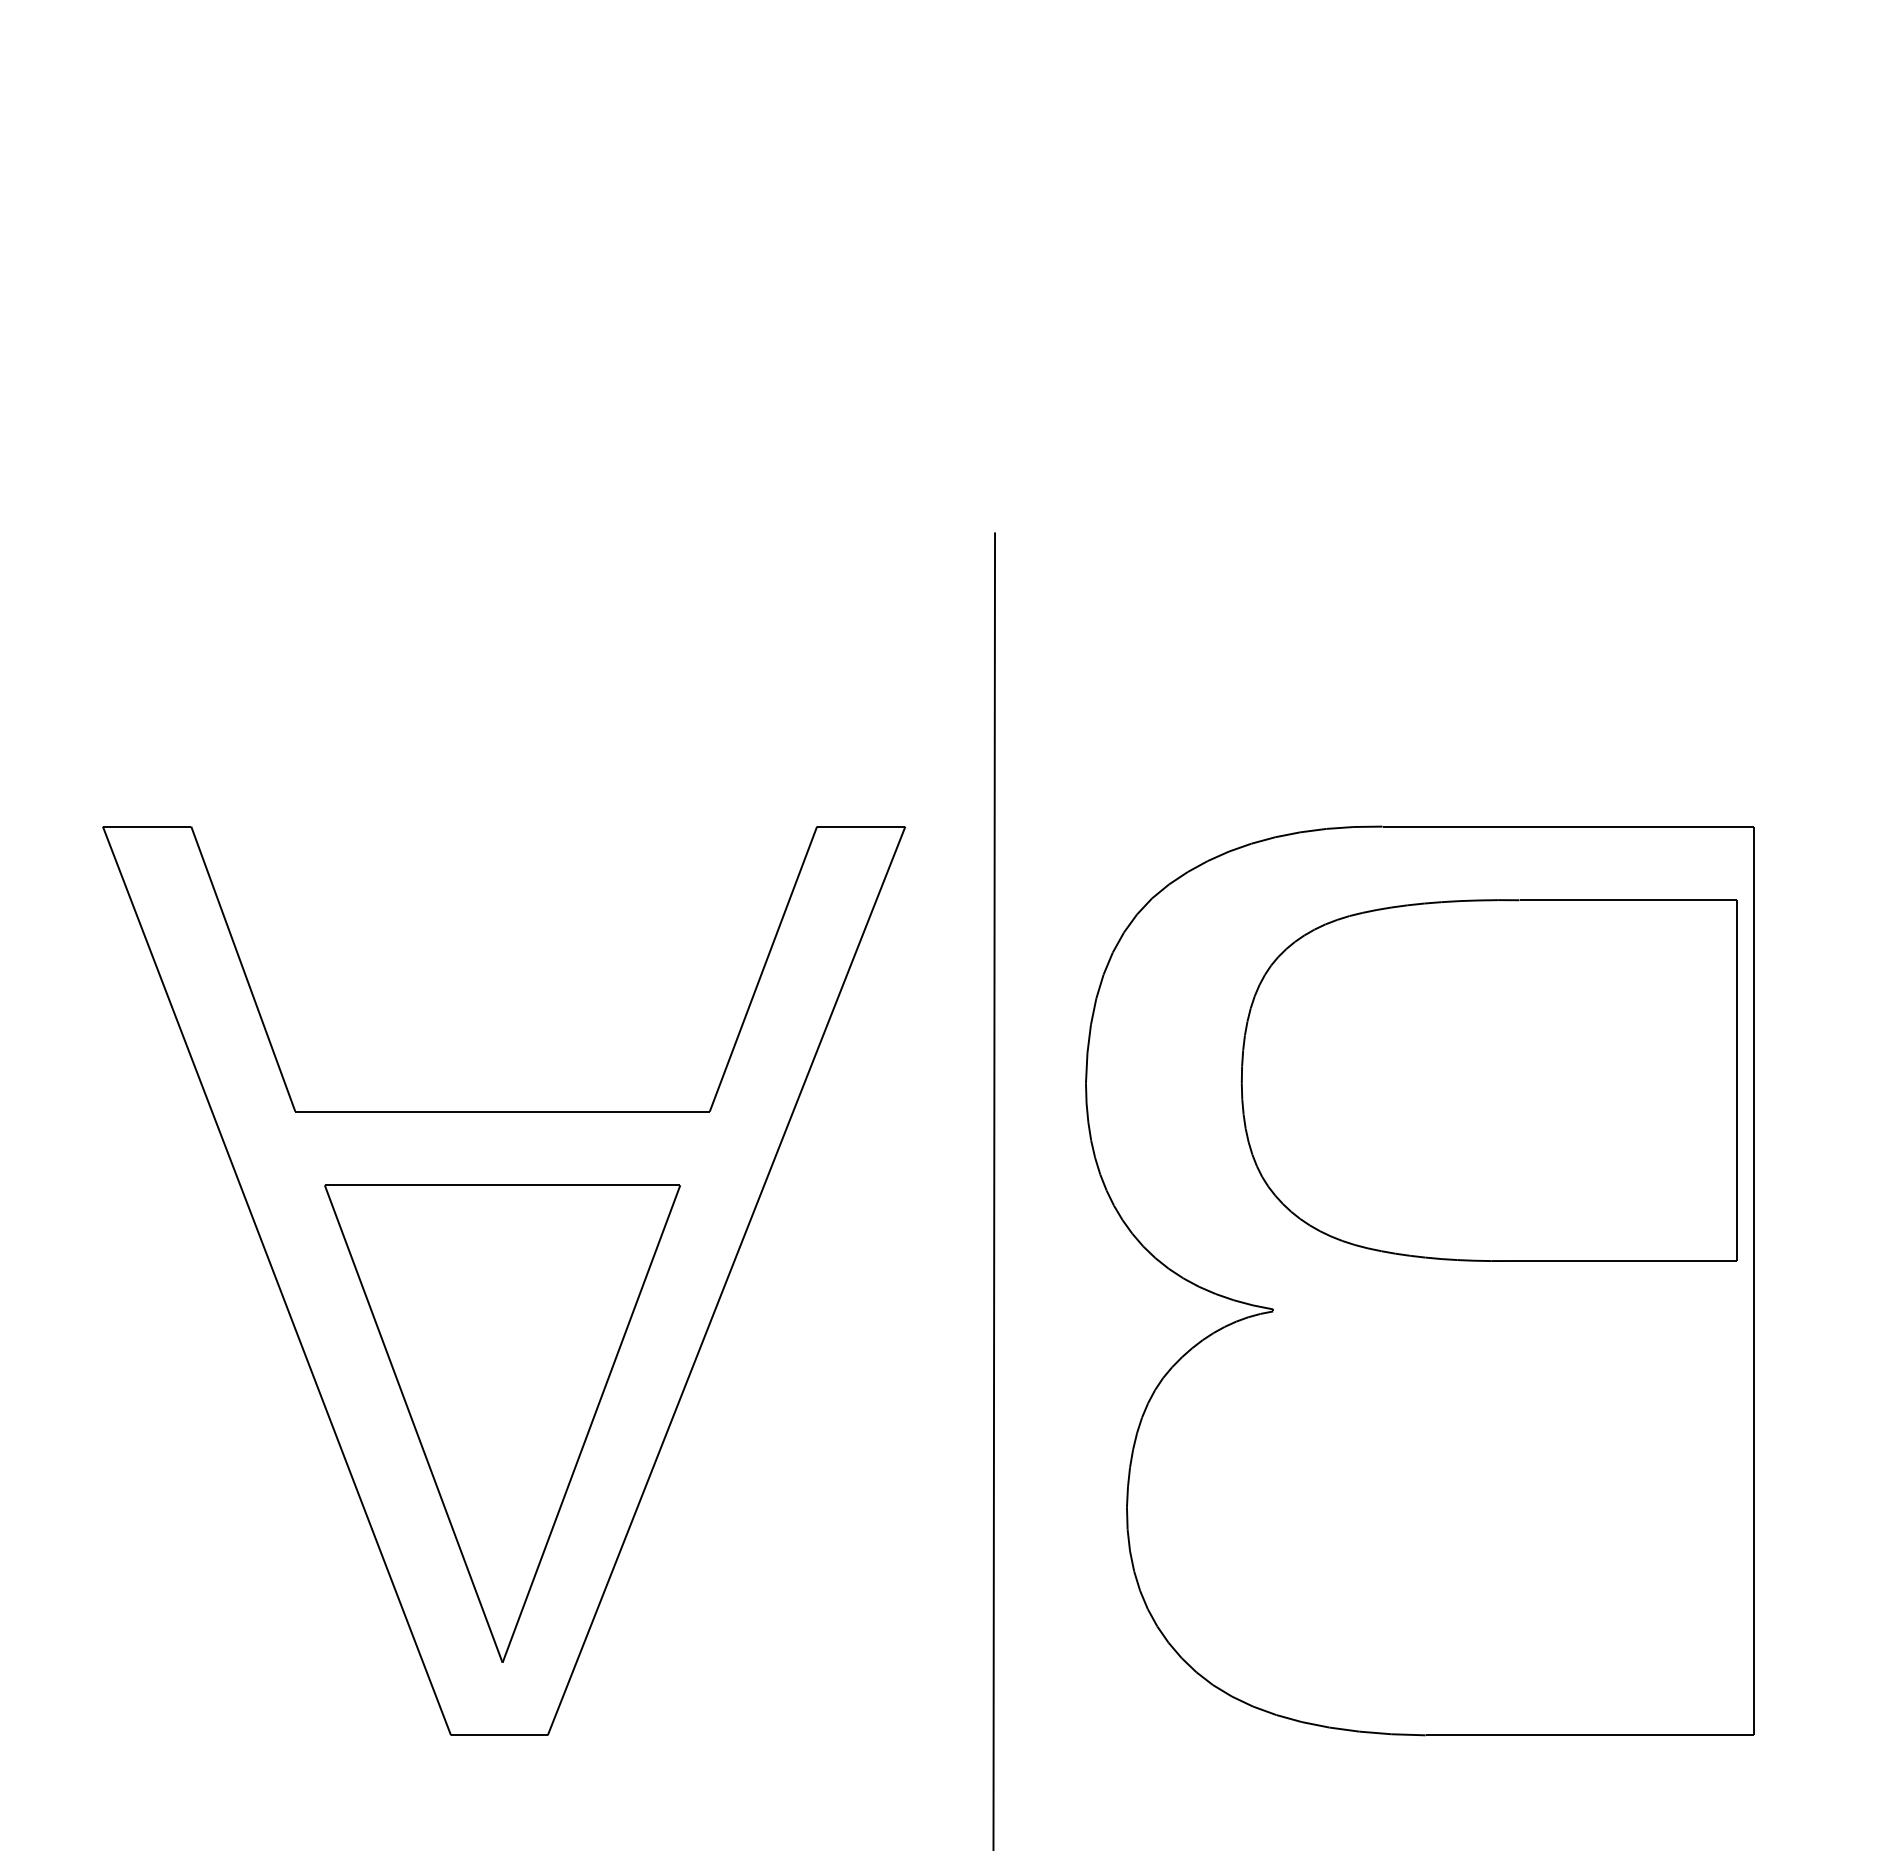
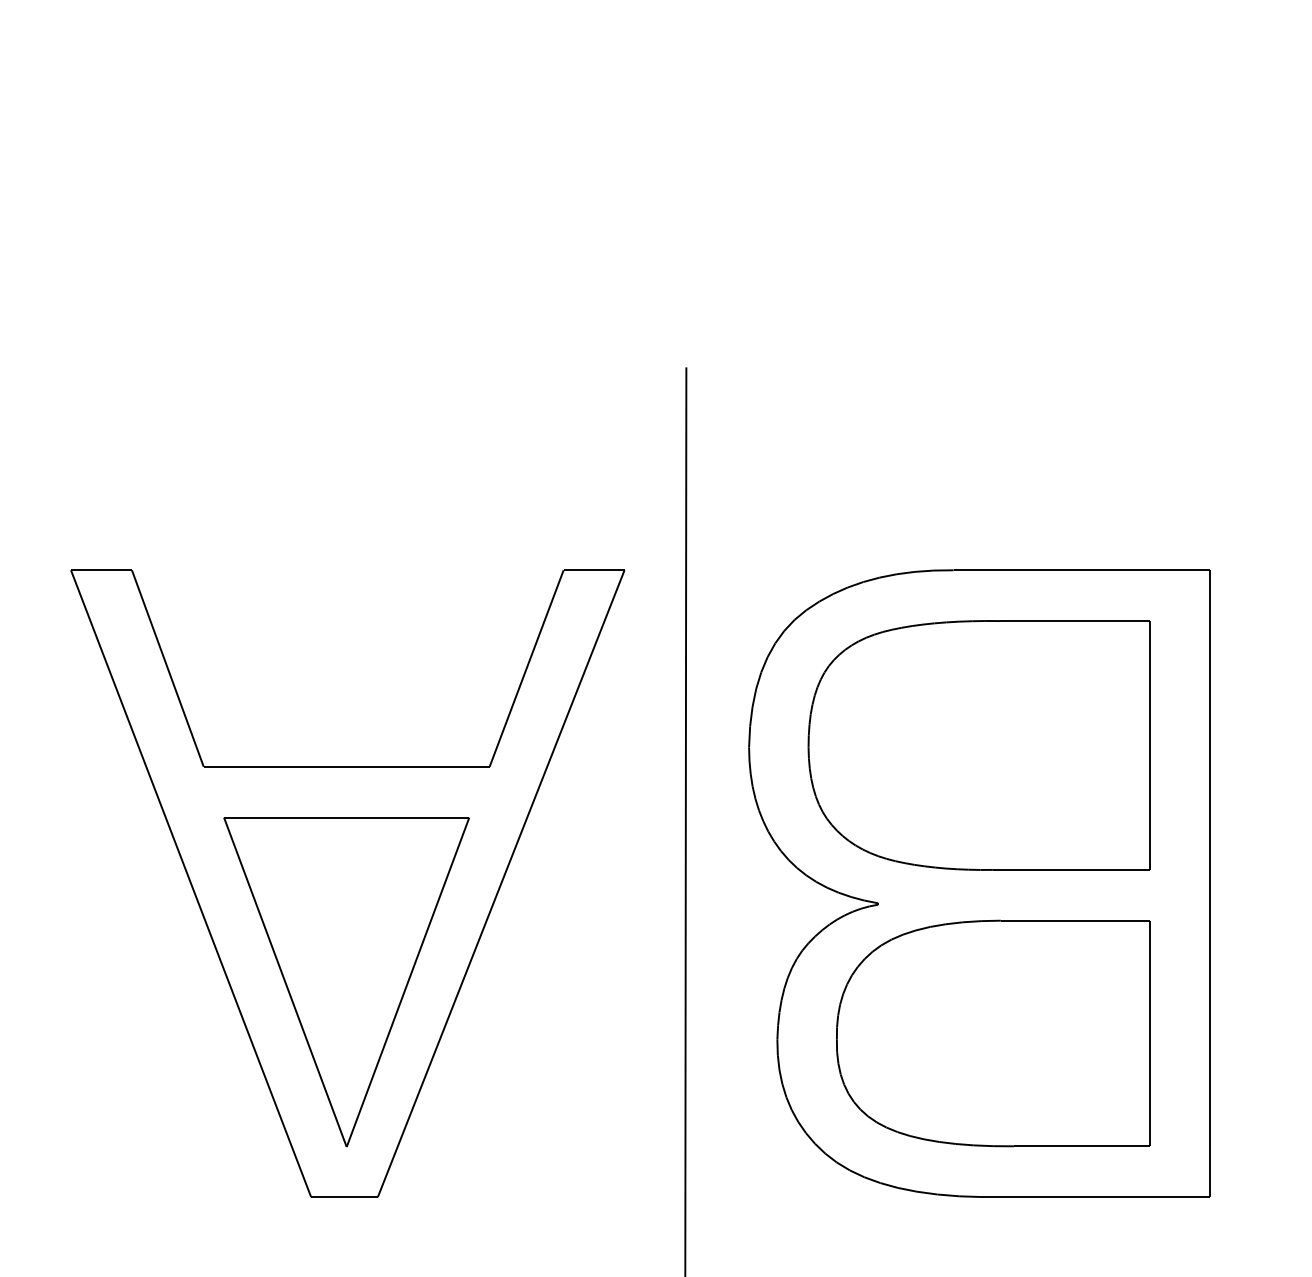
part: (1488, 1080) -> (978, 745), moved
part: (1440, 1498) -> (993, 1033), added

